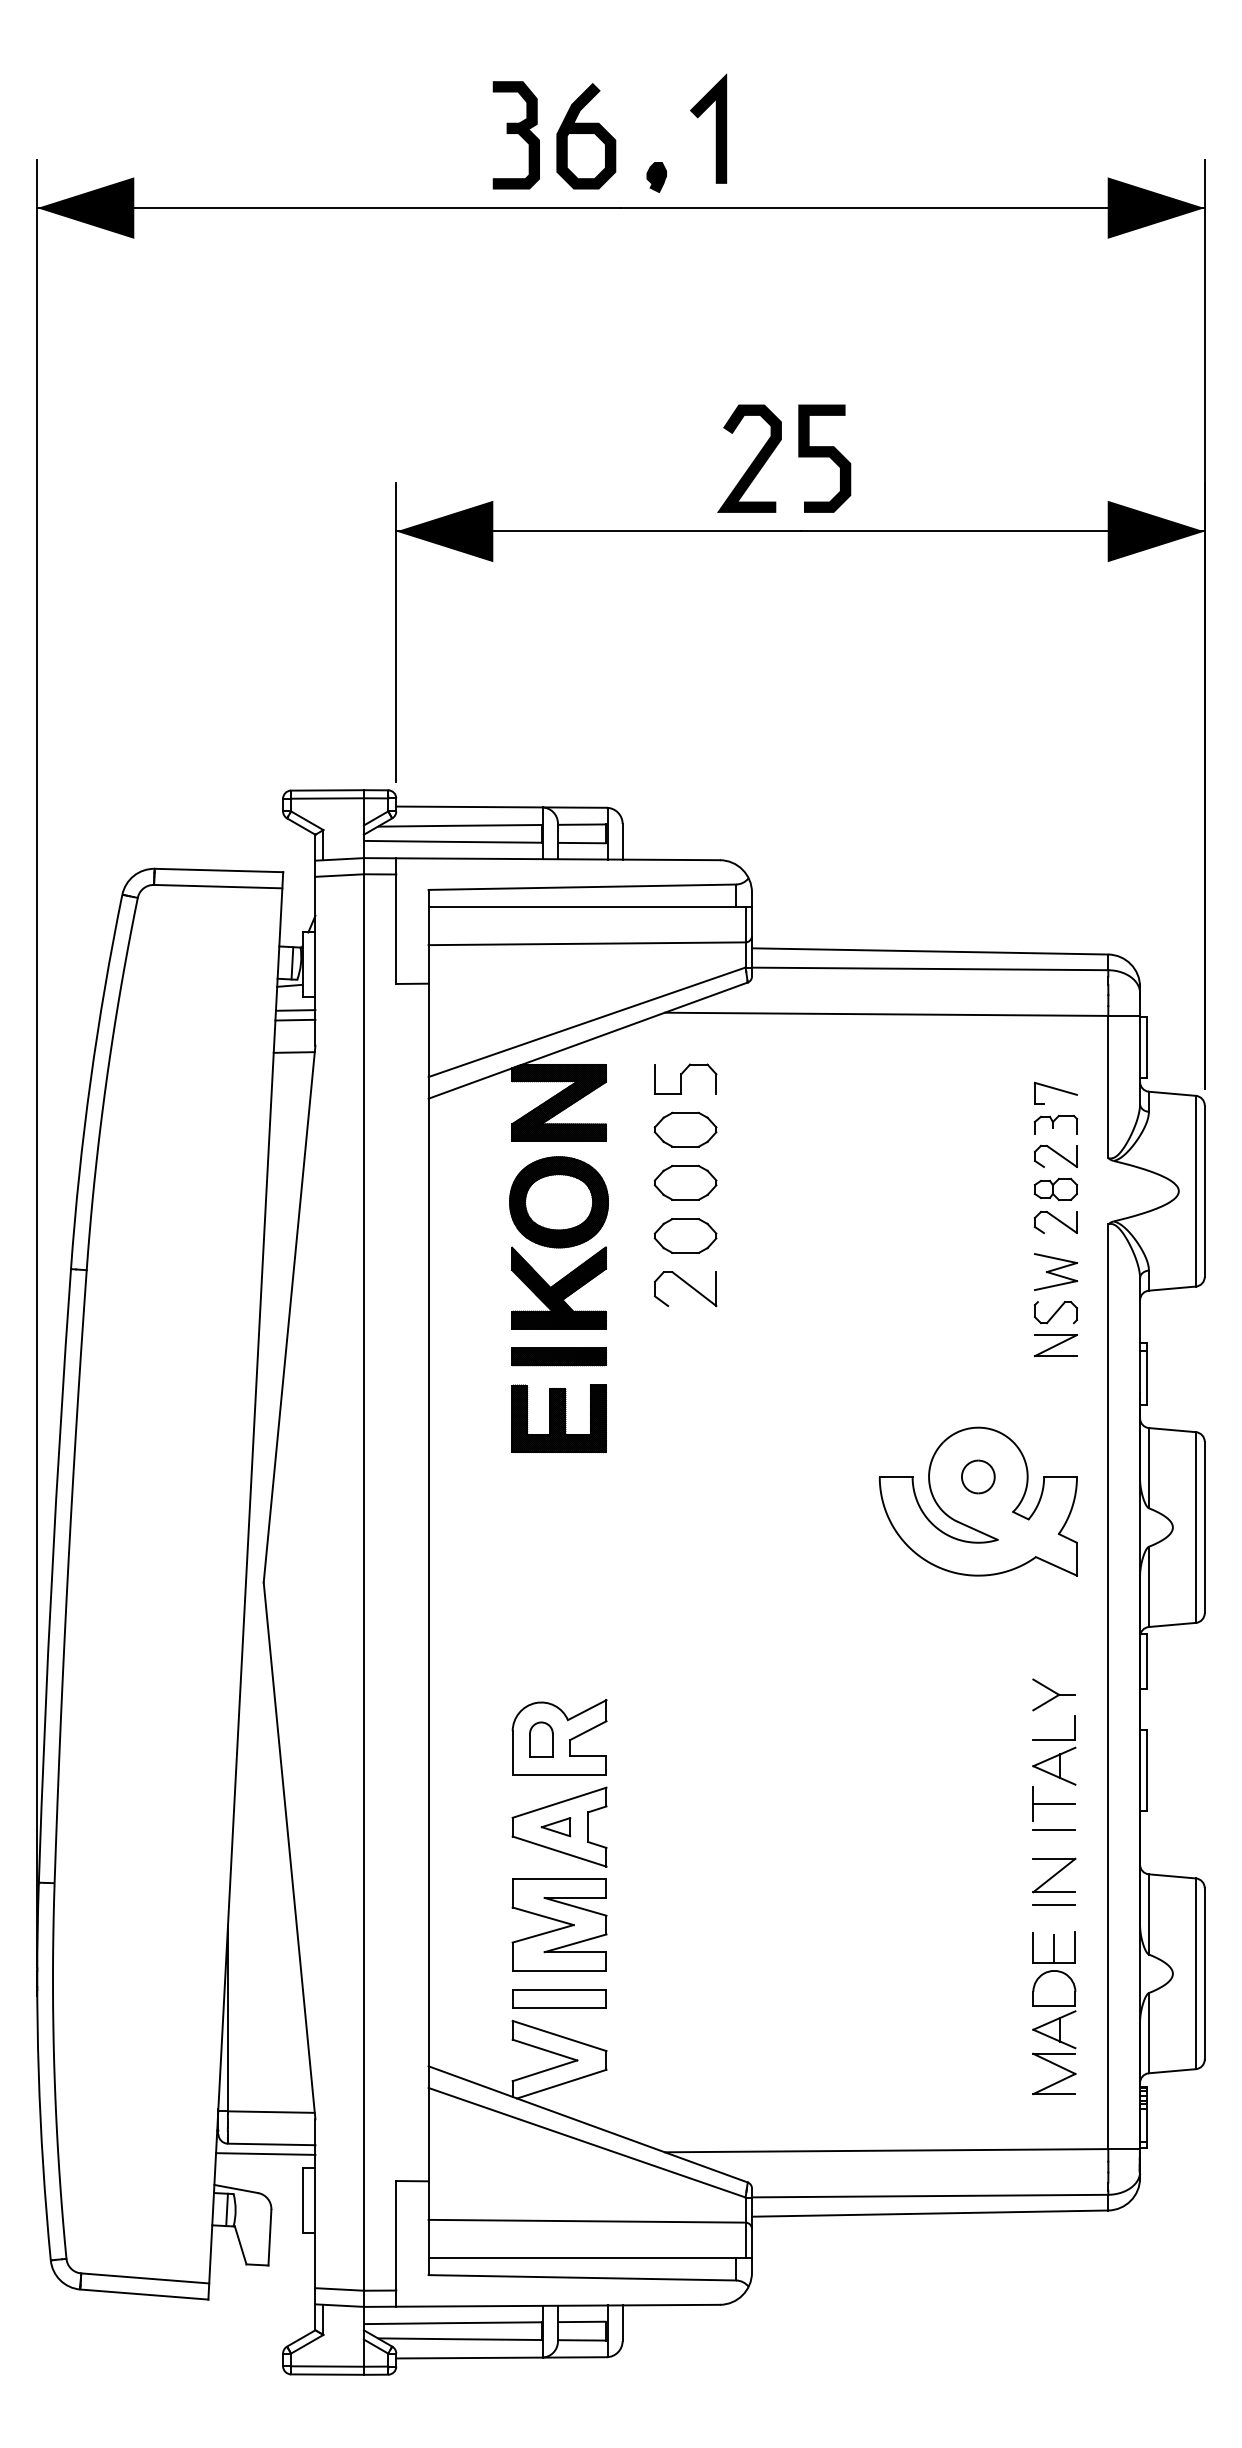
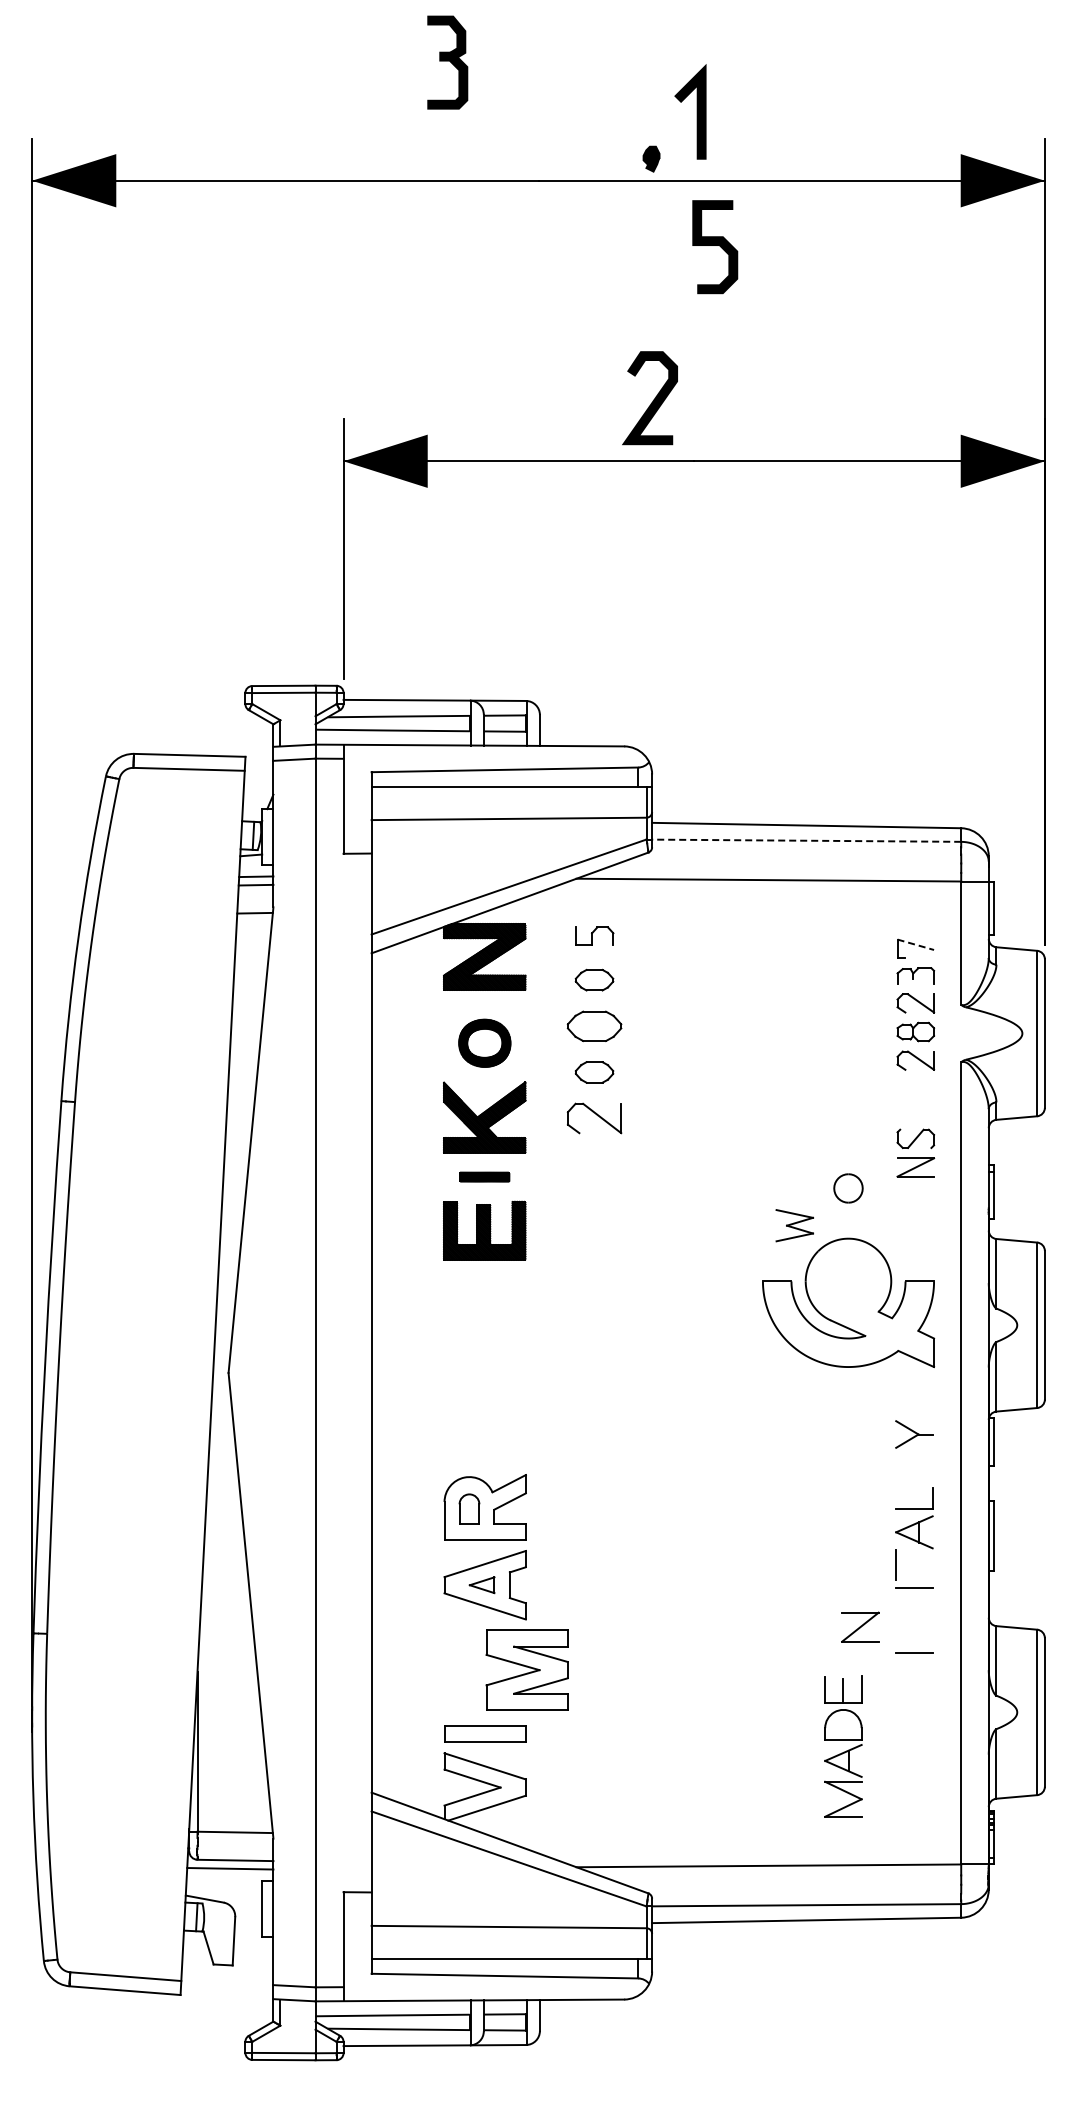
line: (715, 128) -> (696, 111), moved
curve: (586, 134) -> (508, 116), removed
part: (516, 135) -> (447, 62), moved
part: (656, 176) -> (651, 158), moved
curve: (825, 456) -> (715, 245), moved
line: (929, 968) -> (806, 840), solid -> dashed
part: (685, 1078) -> (594, 935), size x0.7
line: (1055, 1088) -> (915, 944), solid -> dashed
part: (685, 1128) -> (594, 979), size x0.7
part: (558, 1202) -> (484, 1043), size x0.6
part: (685, 1236) -> (594, 1072), size x0.7
part: (1055, 1271) -> (794, 1225), moved
part: (558, 1355) -> (484, 1176), size x0.6
part: (978, 1477) -> (848, 1188), moved
part: (1054, 1694) -> (914, 1434), moved
line: (1054, 1804) -> (914, 1565), removed
part: (1054, 1874) -> (860, 1626), moved
part: (558, 1924) -> (526, 1669), moved
part: (1054, 2013) -> (843, 1746), moved

